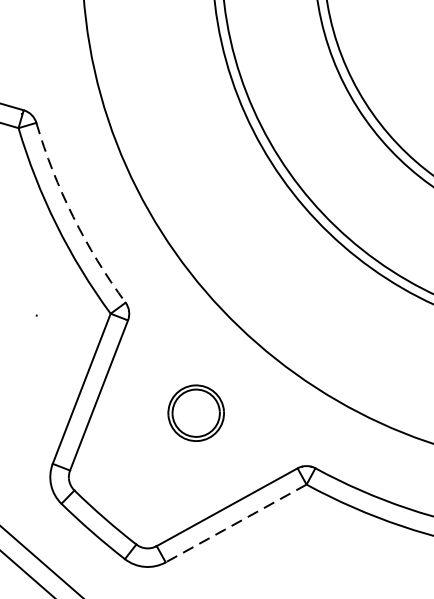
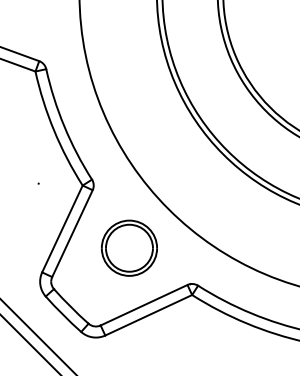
arc: (73, 216) -> (64, 126), dashed -> solid
part: (196, 412) -> (129, 247), size x1.67
line: (235, 523) -> (148, 315), dashed -> solid

